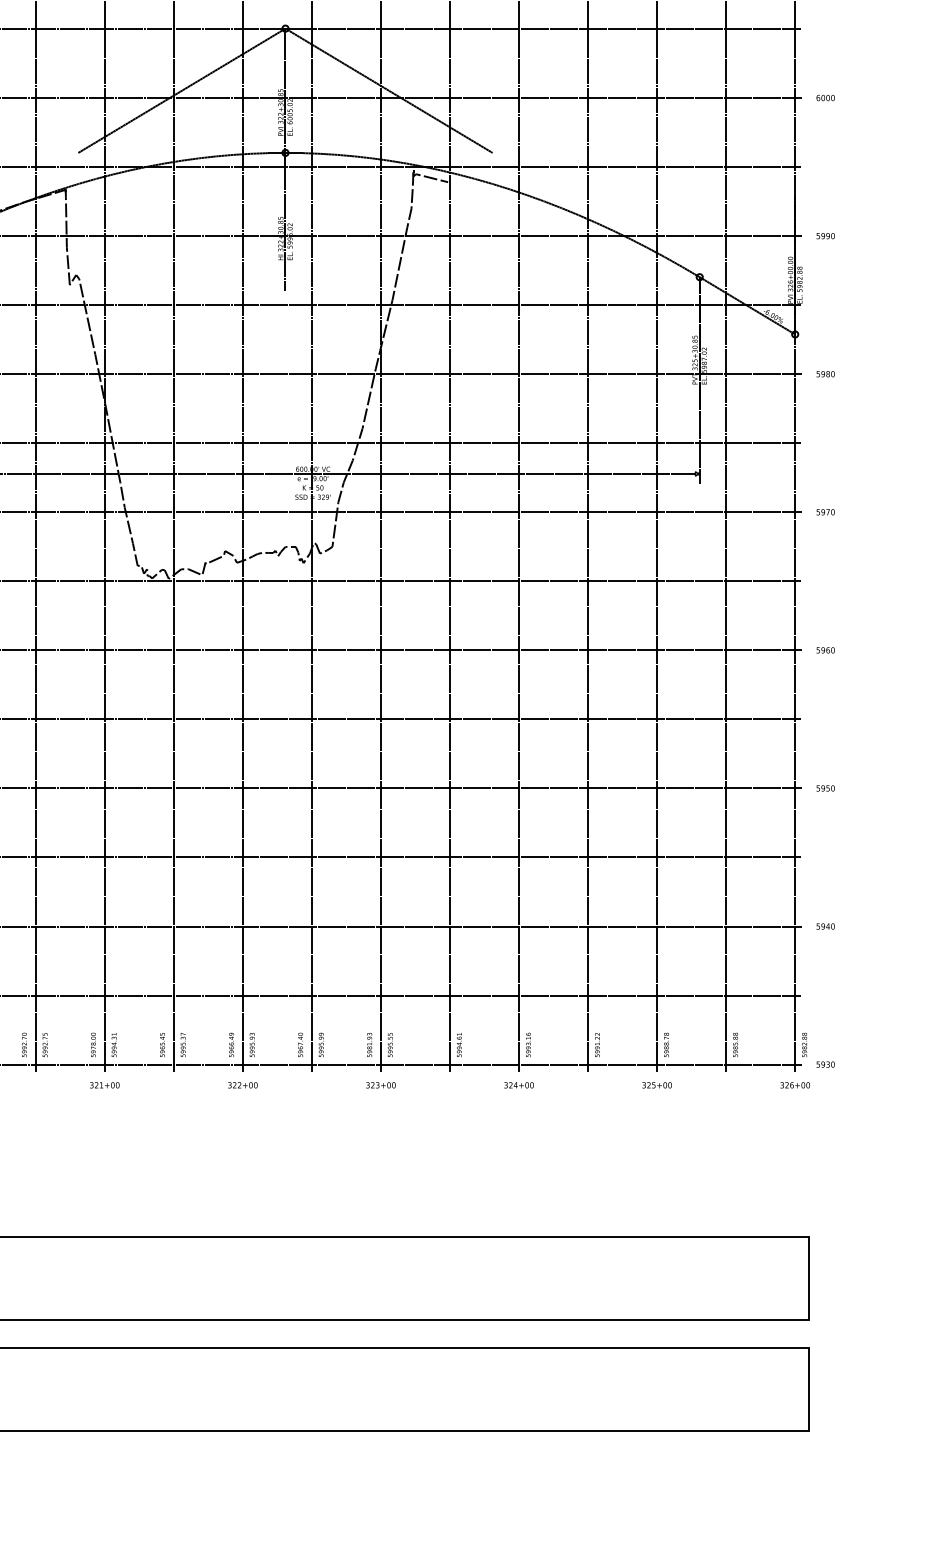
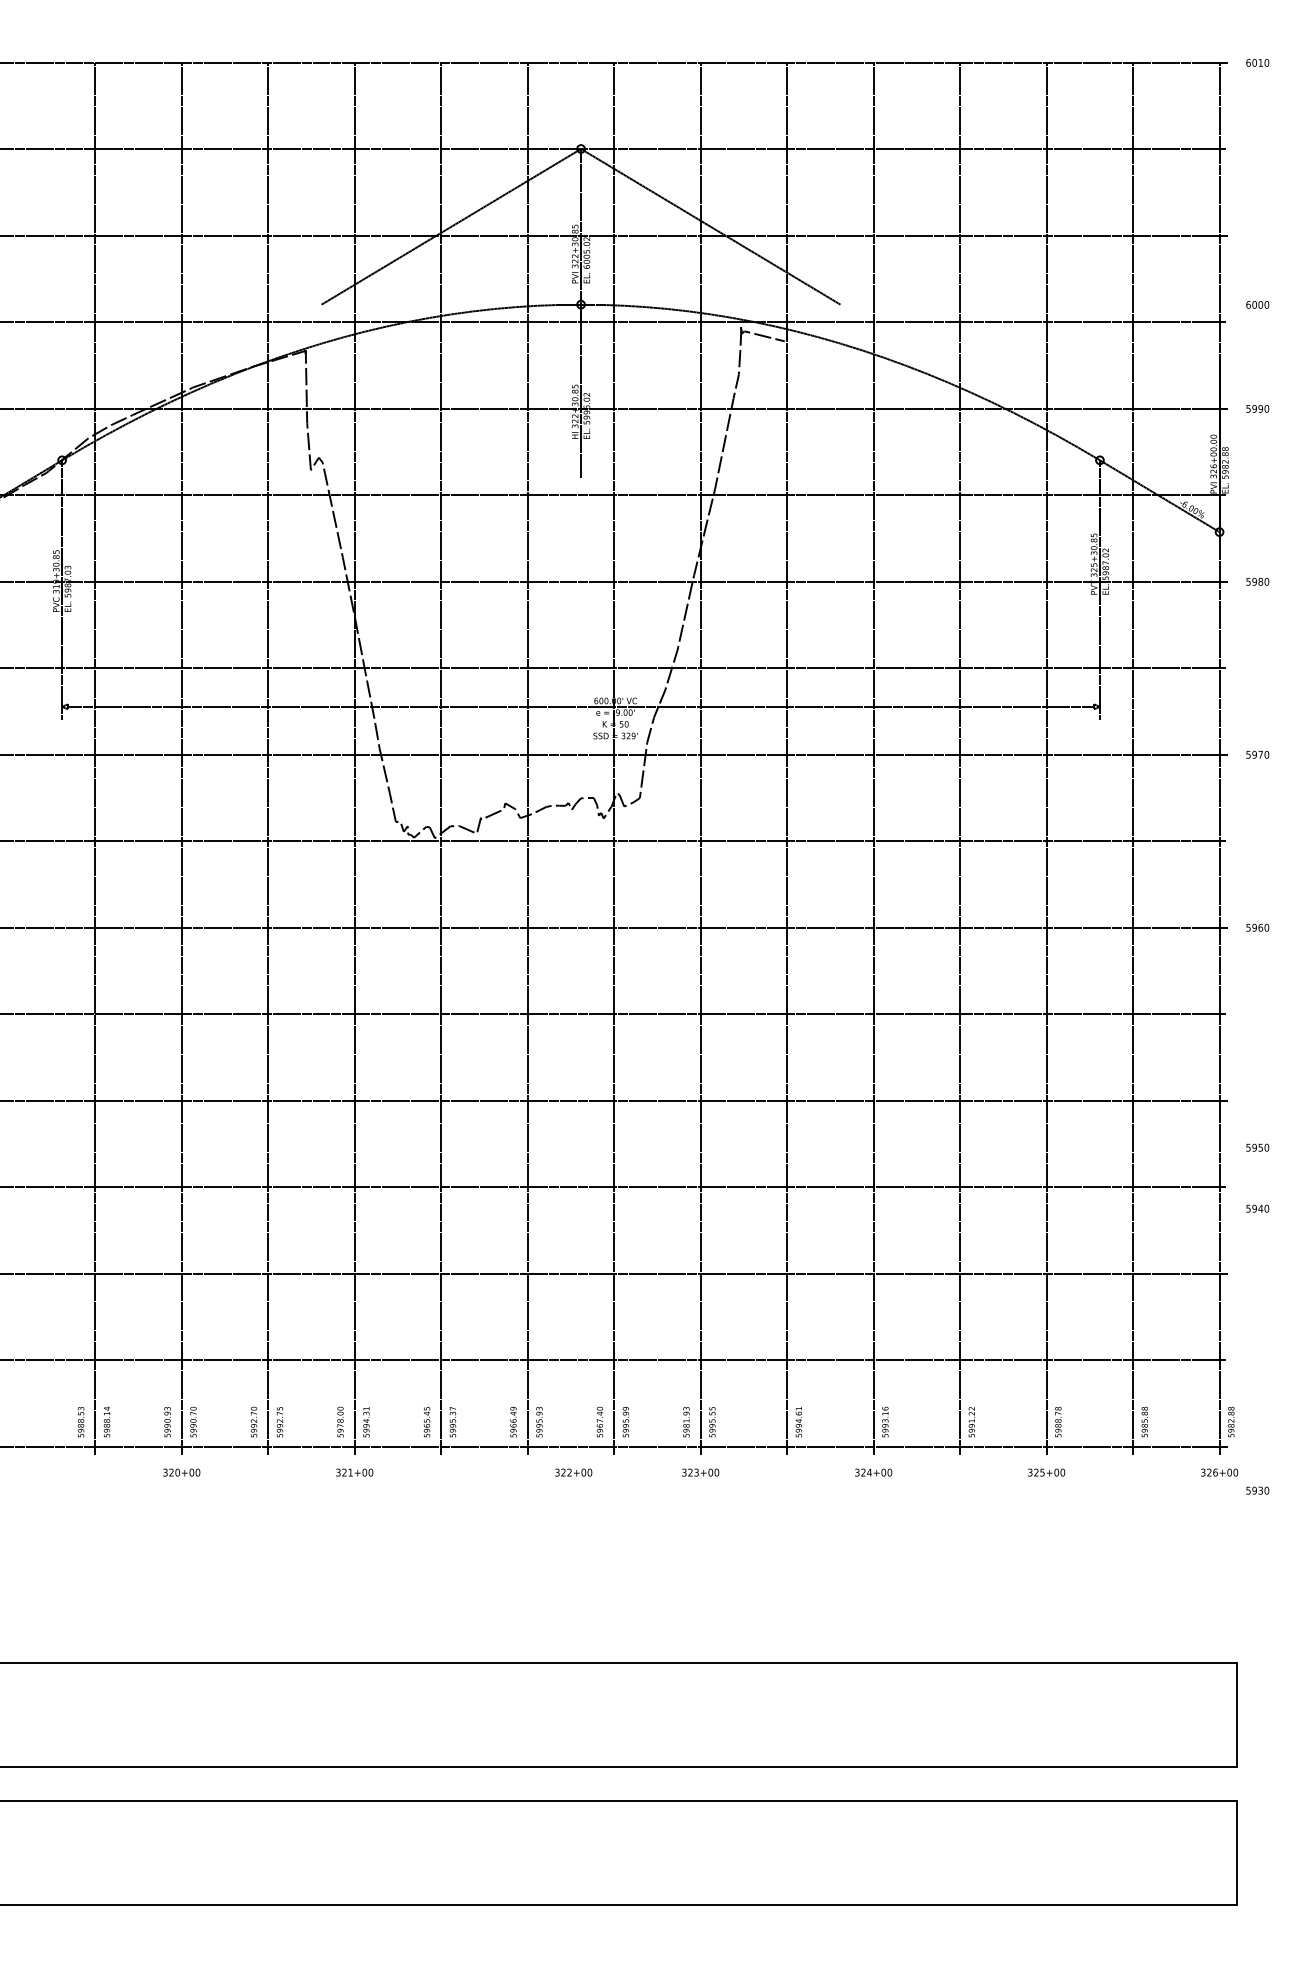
text: (825, 97) -> (1257, 304), moved
text: (825, 788) -> (1257, 1147), moved
text: (825, 926) -> (1257, 1208), moved
text: (825, 1064) -> (1257, 1490), moved
text: (242, 1085) -> (573, 1472), moved

